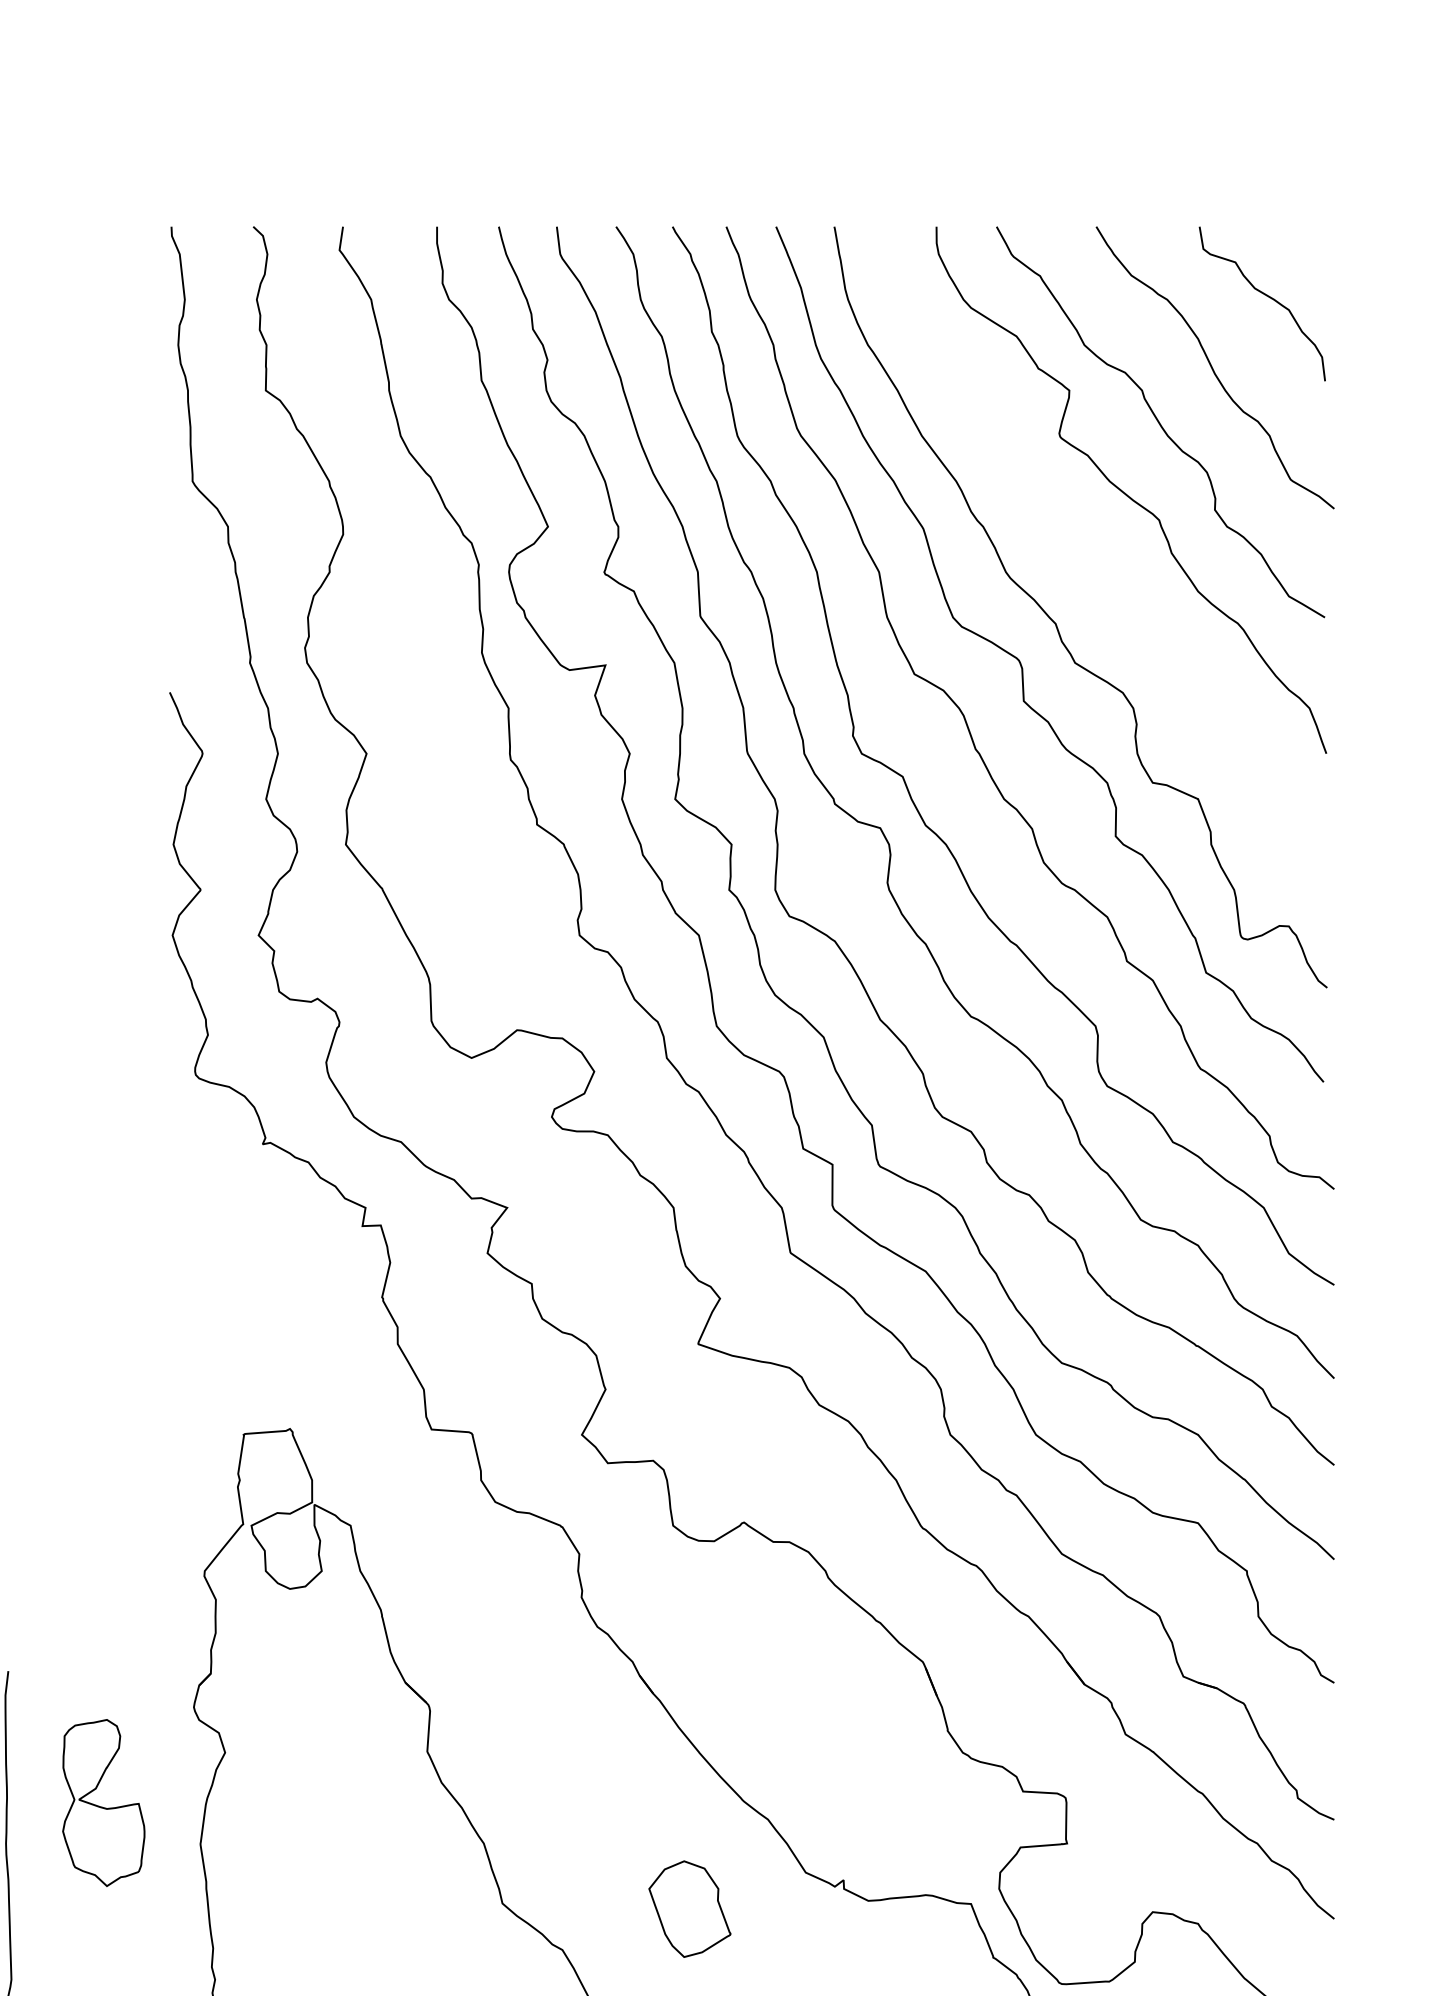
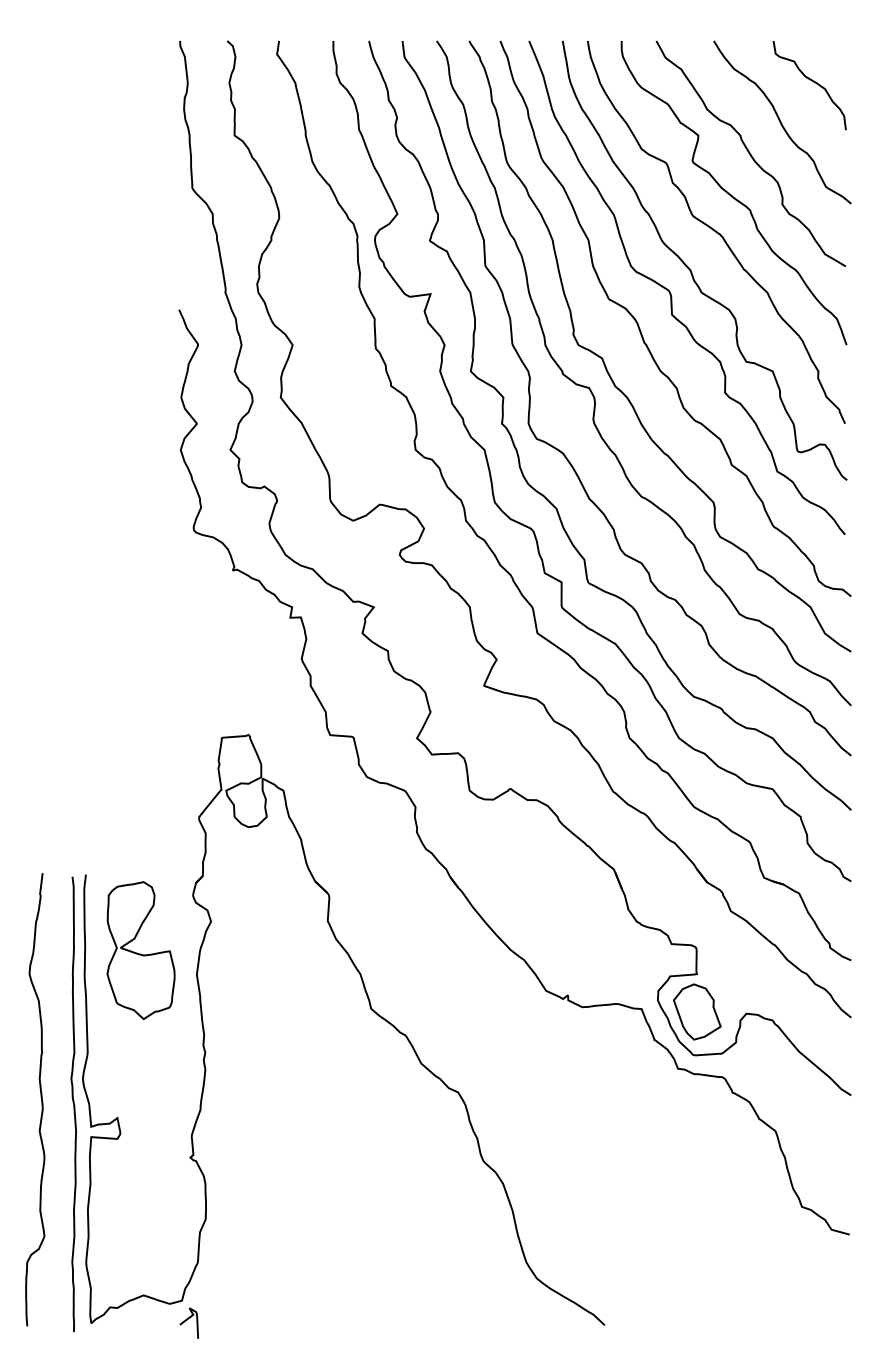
curve: (1100, 556) -> (716, 231), added
part: (102, 1802) -> (140, 950), size x1.43
part: (690, 1908) -> (697, 1011), moved

